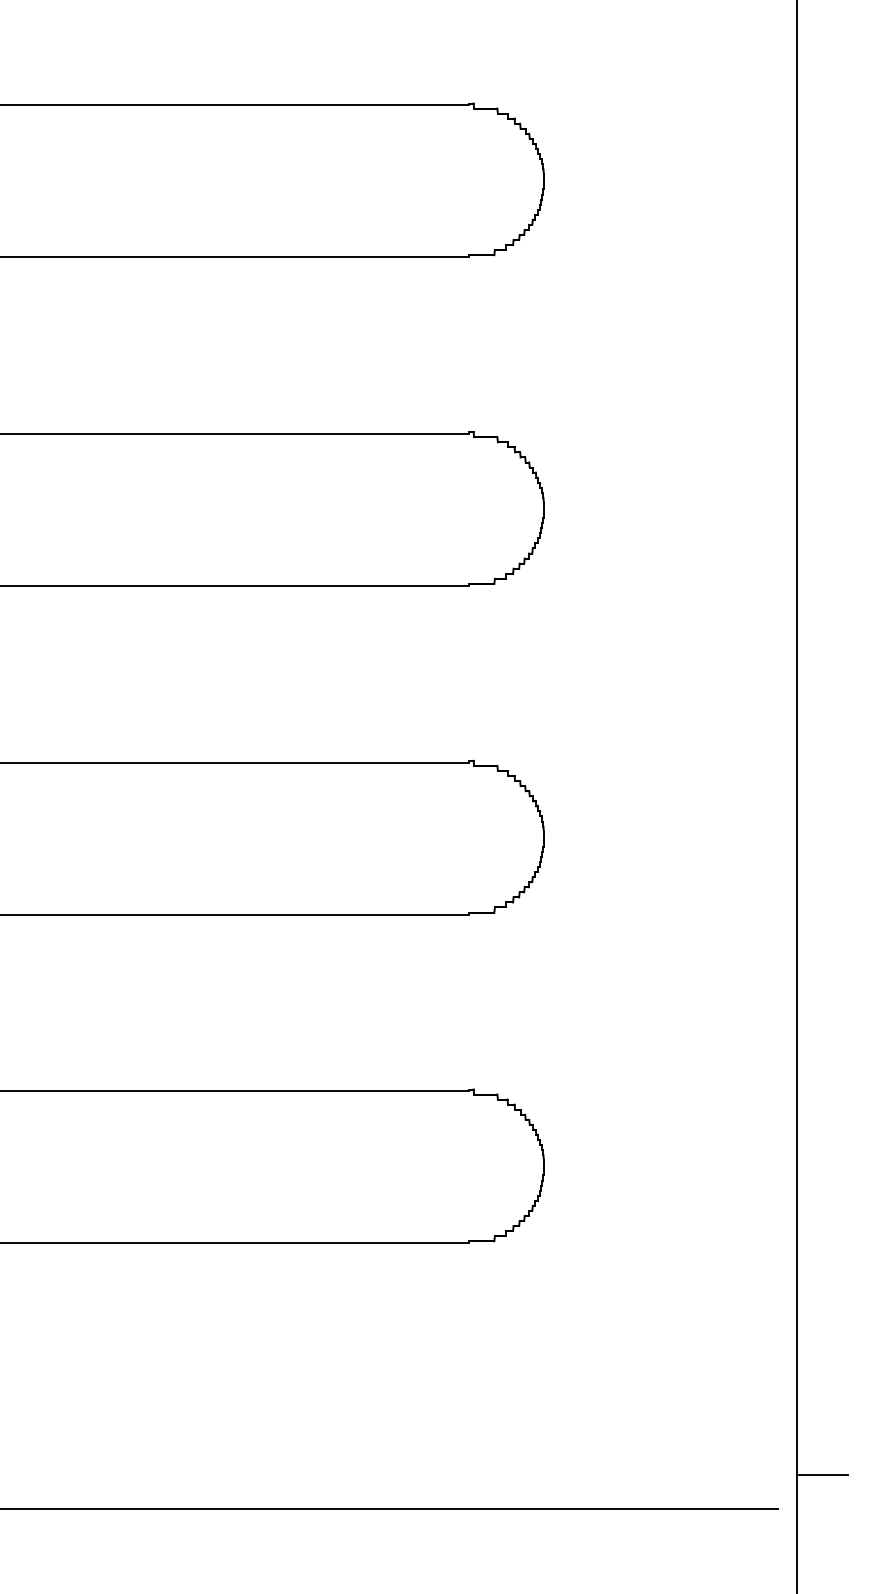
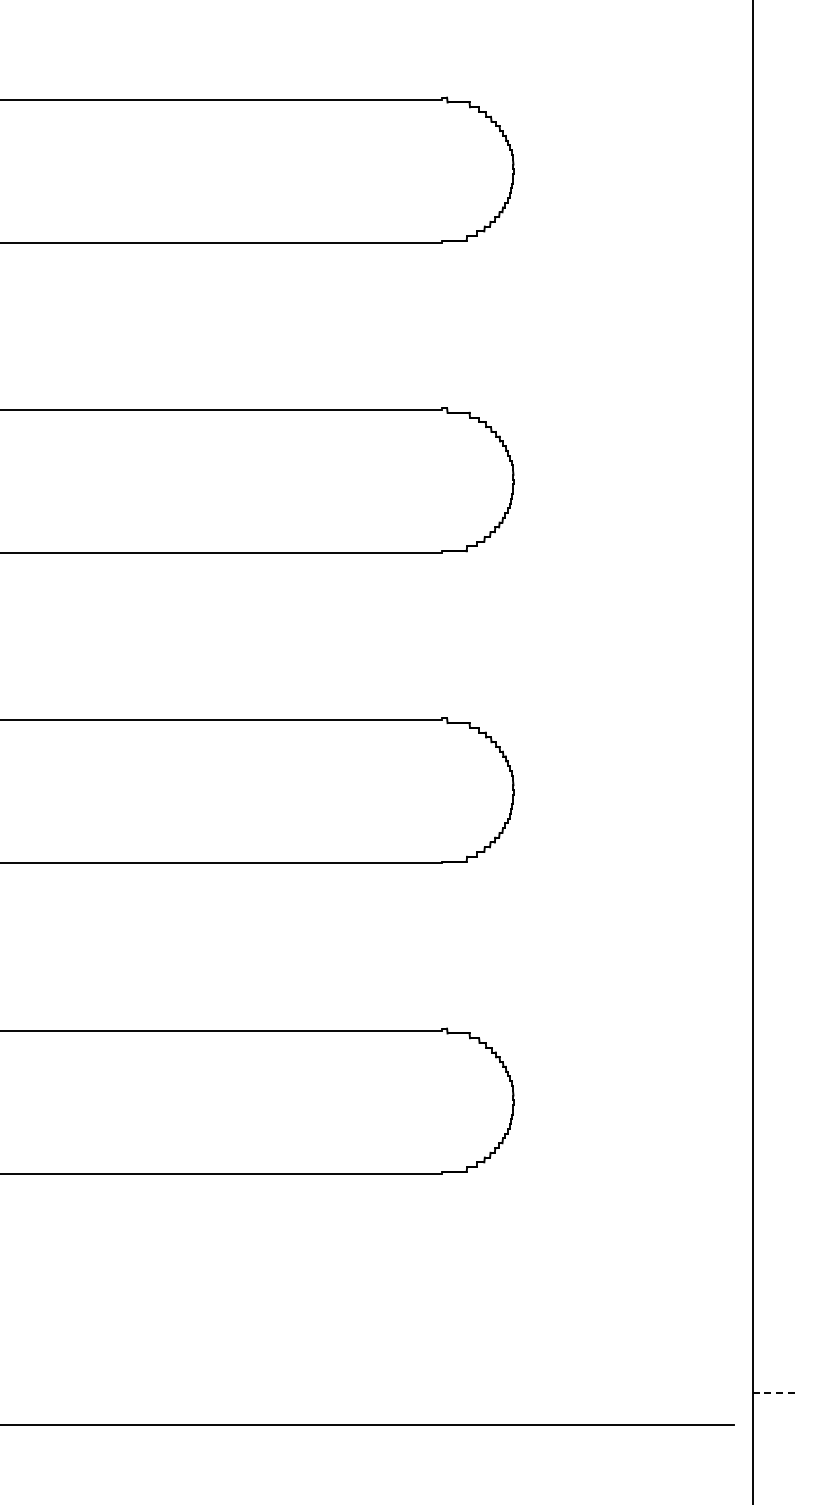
line: (822, 1474) -> (776, 1392), solid -> dashed

